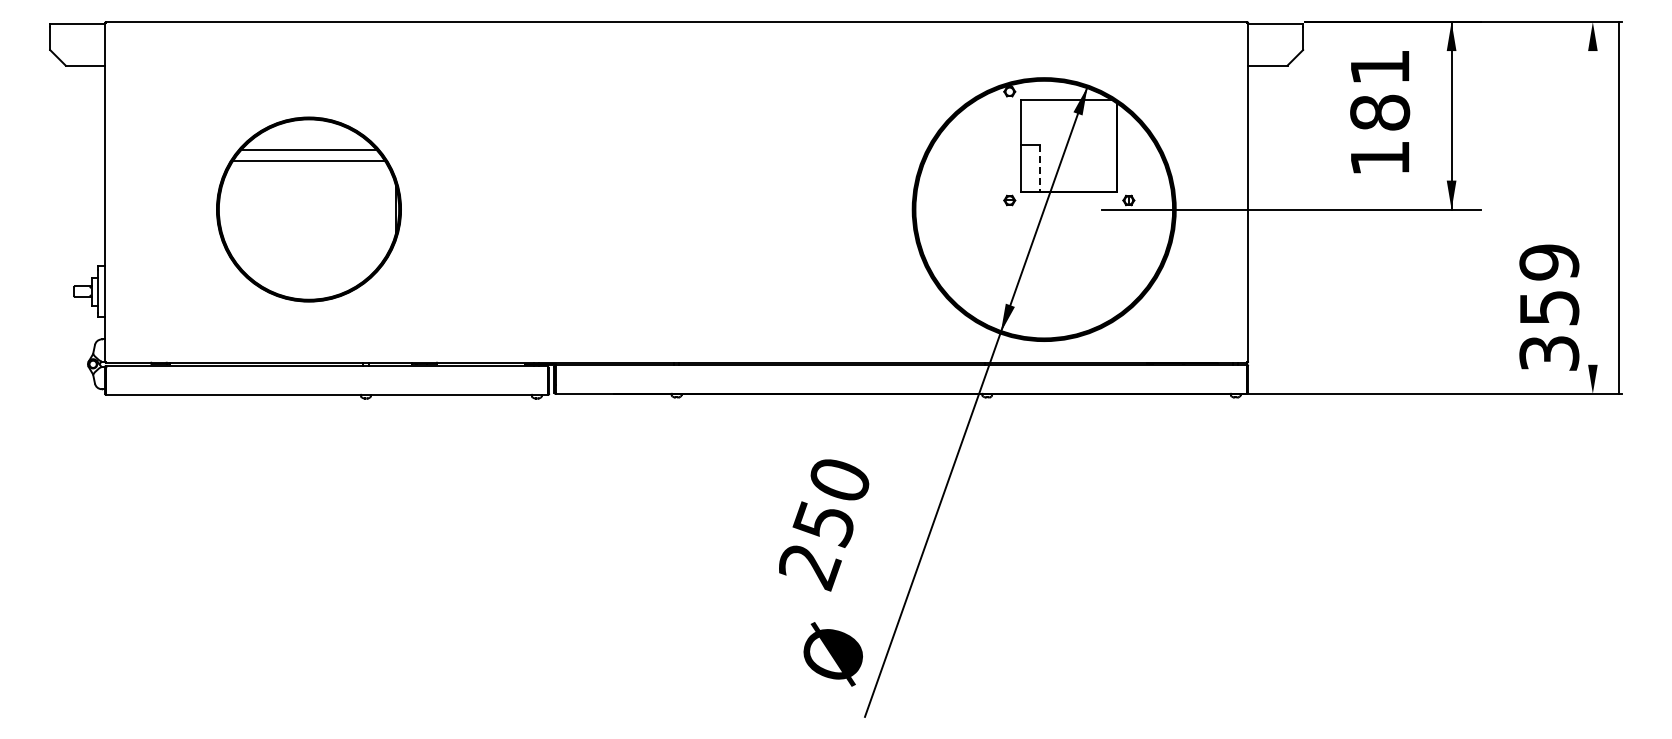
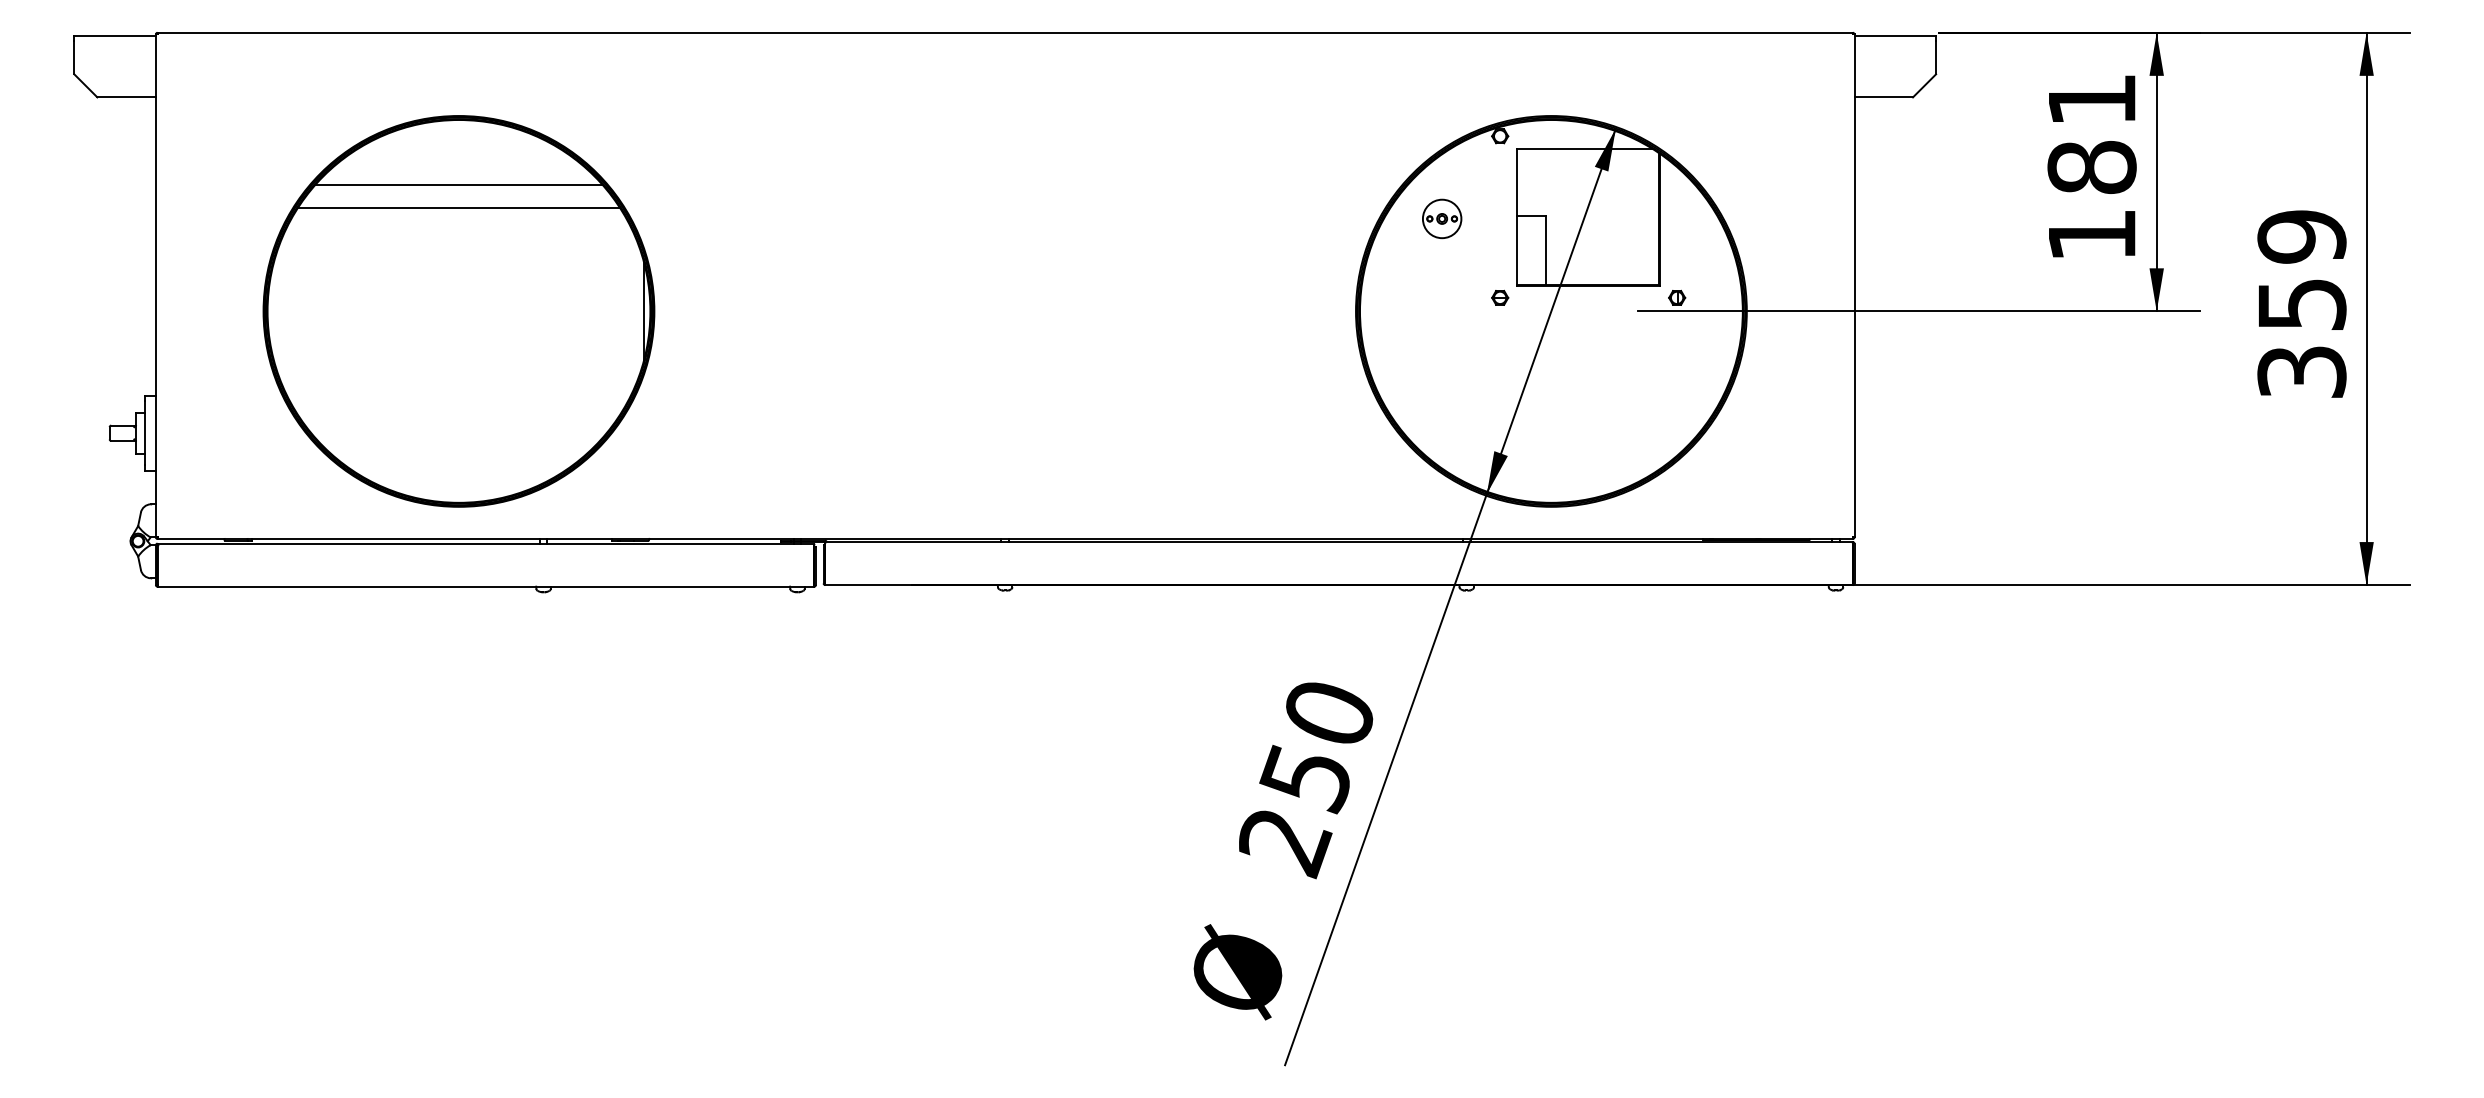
text: (1380, 112) -> (2092, 167), moved
part: (970, 147) -> (1441, 219), added
line: (1040, 168) -> (1545, 250), dashed -> solid
line: (1618, 207) -> (2366, 308), moved
part: (308, 209) -> (458, 311), size x1.43
text: (1549, 307) -> (2302, 303), moved
text: (824, 525) -> (1306, 780), moved

